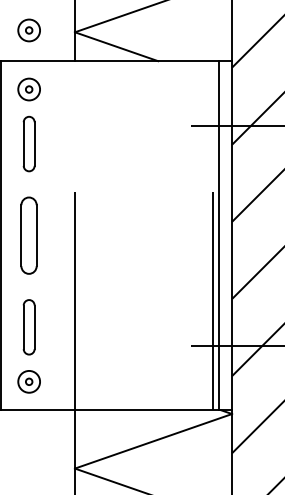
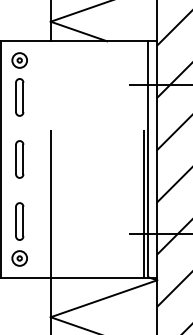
part: (28, 30) -> (19, 20), removed
part: (28, 235) -> (19, 159), size x0.71

